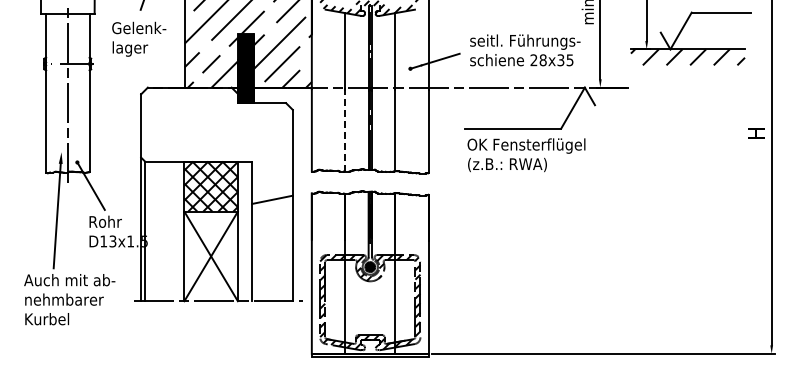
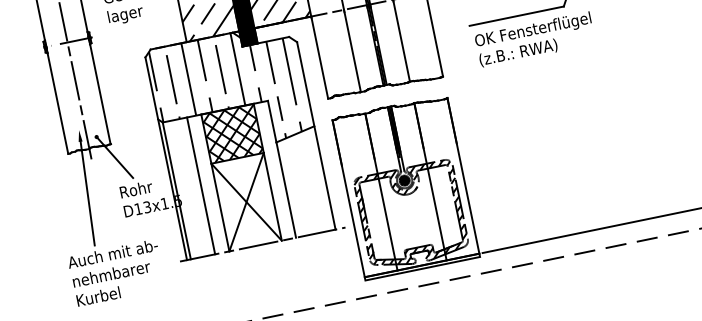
line: (345, 129) -> (352, 50), dashed -> solid
hatch: (212, 144) -> (225, 92), added
line: (169, 231) -> (200, 186), added

